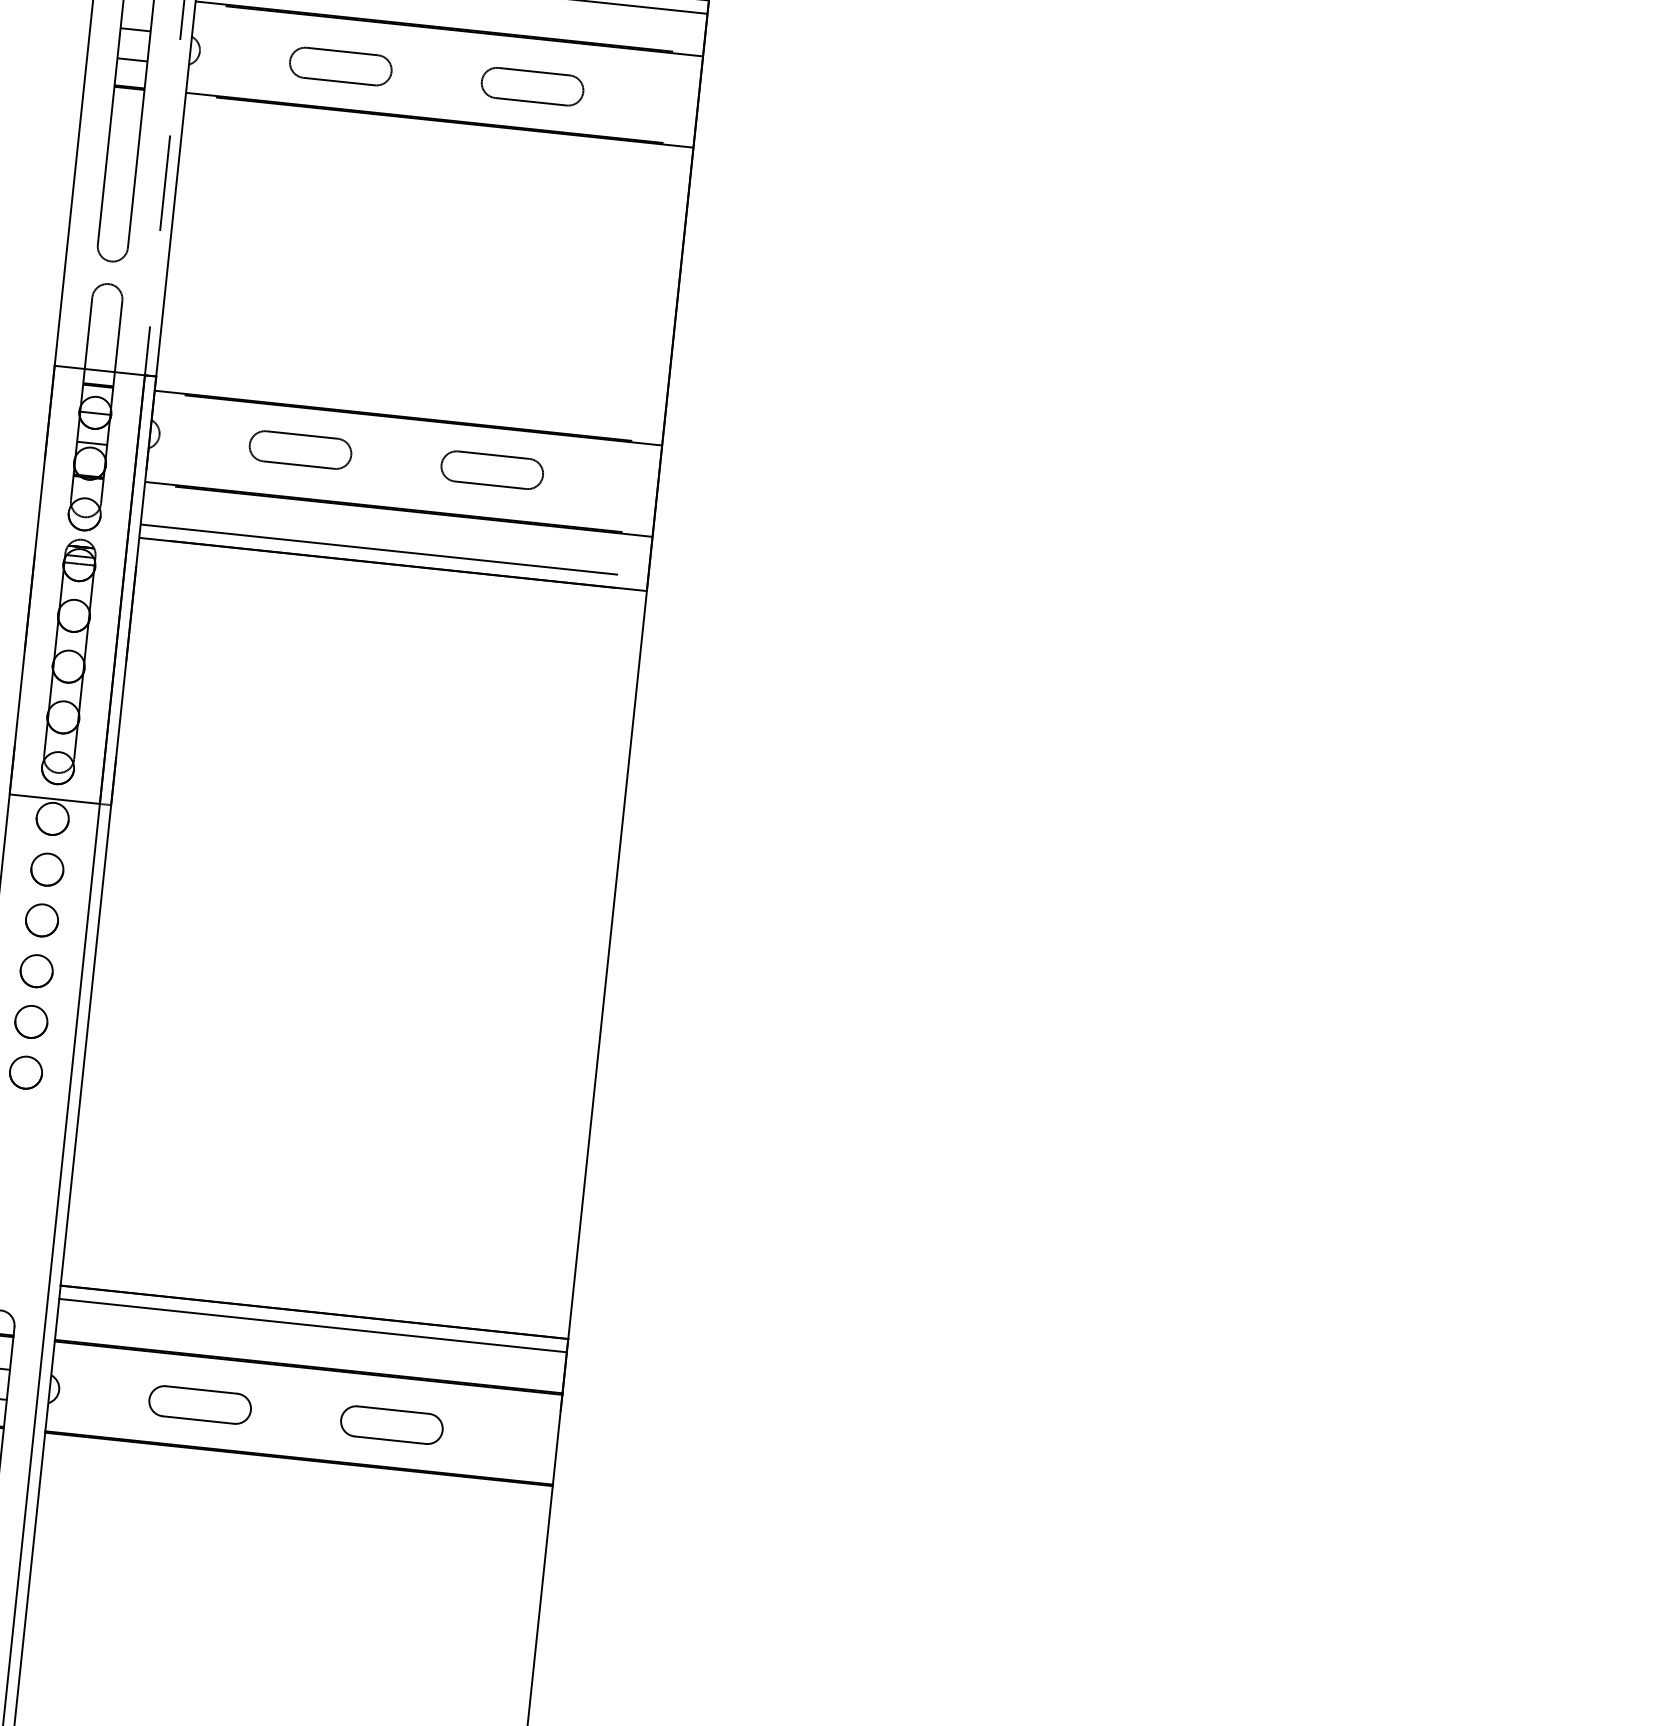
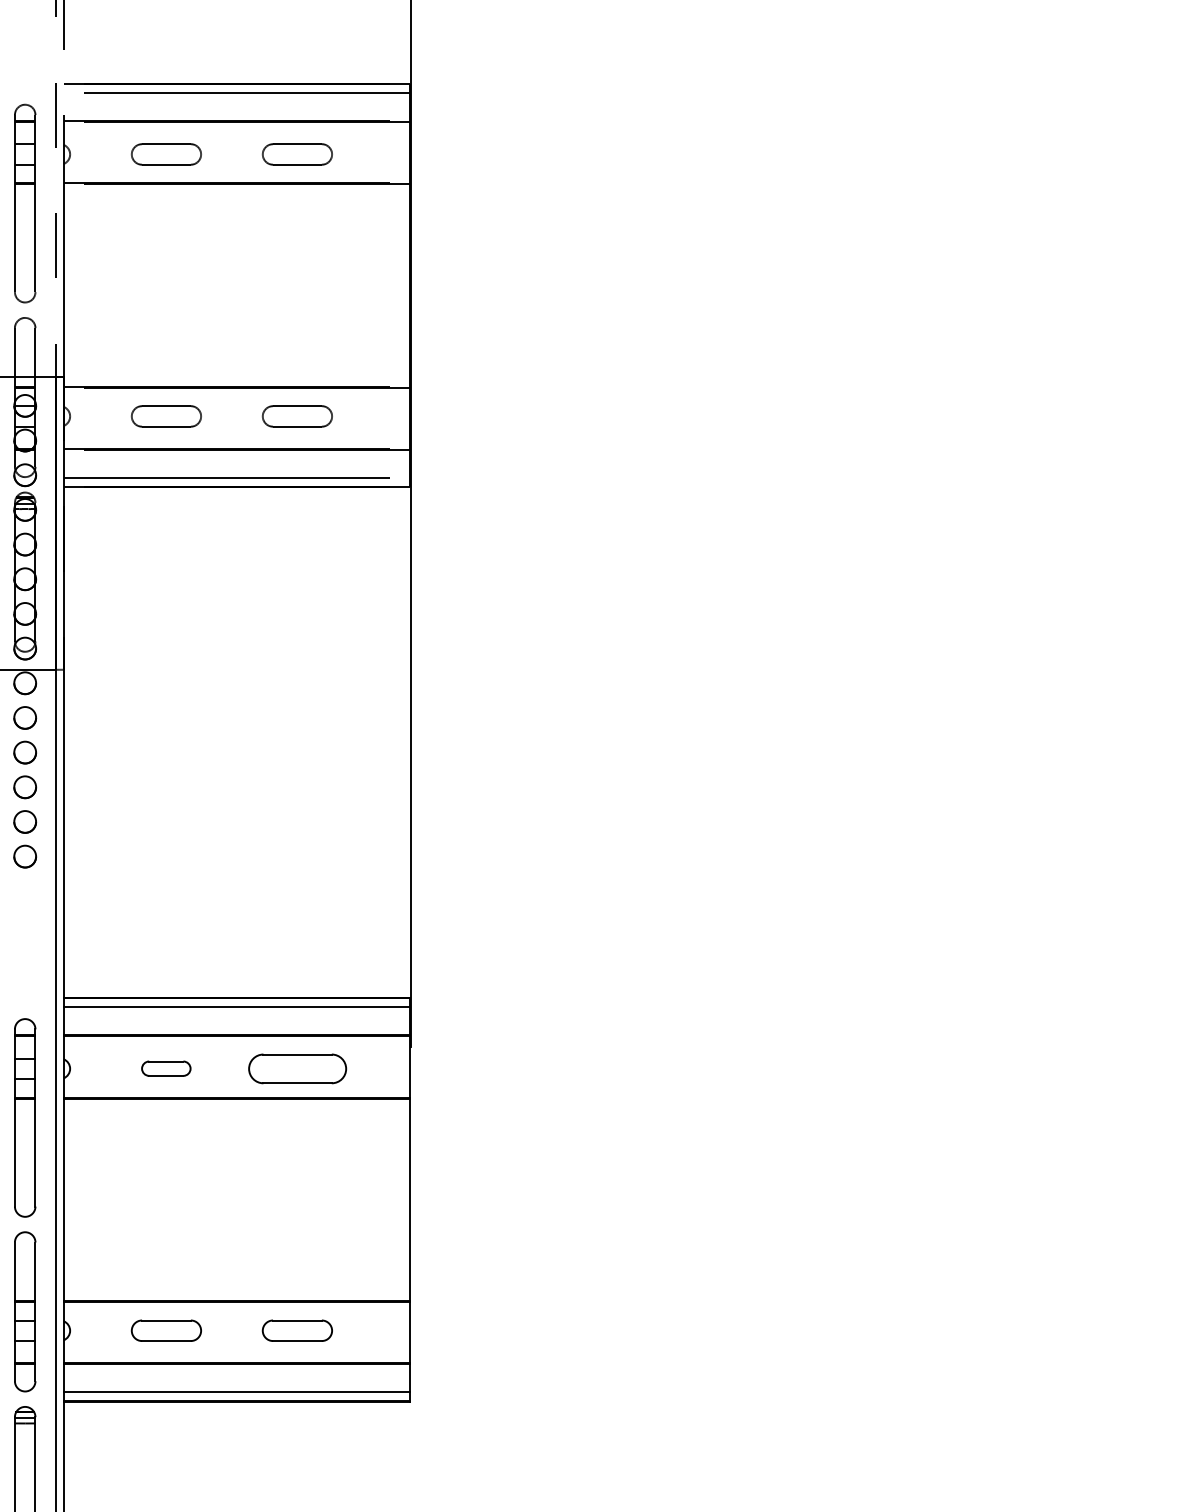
part: (198, 1404) -> (165, 1068), size x0.7
part: (390, 1424) -> (296, 1068), size x1.4

